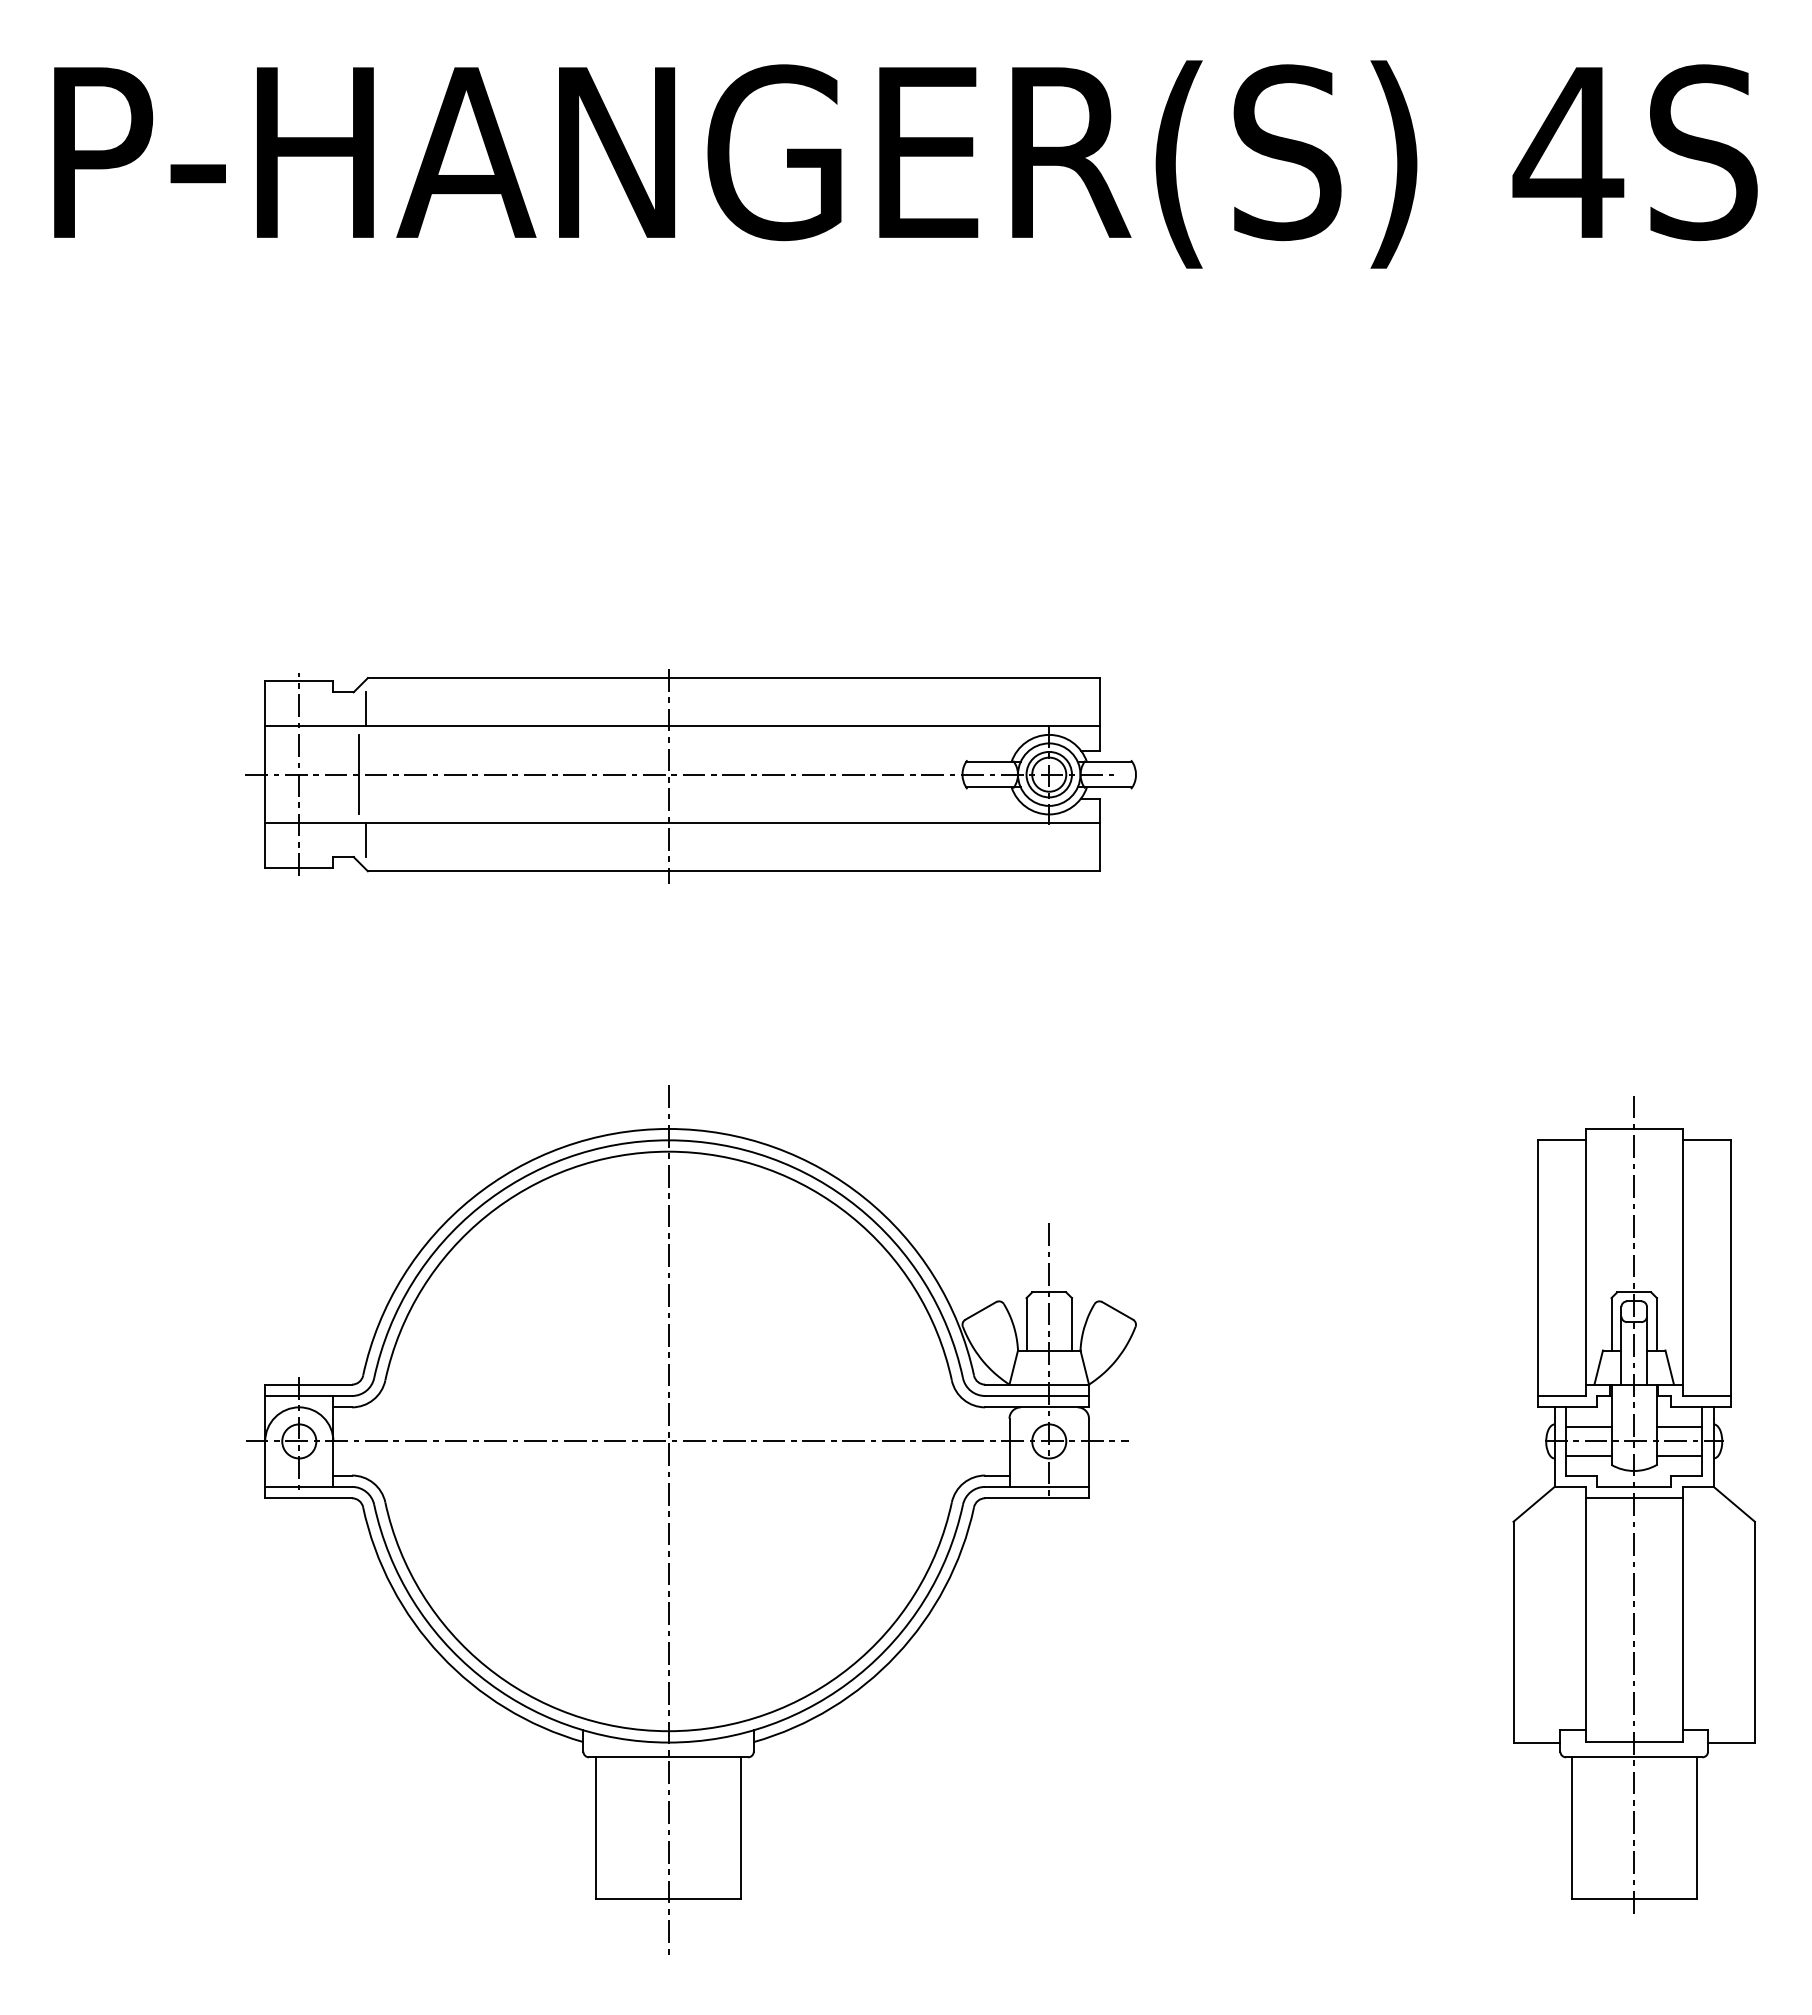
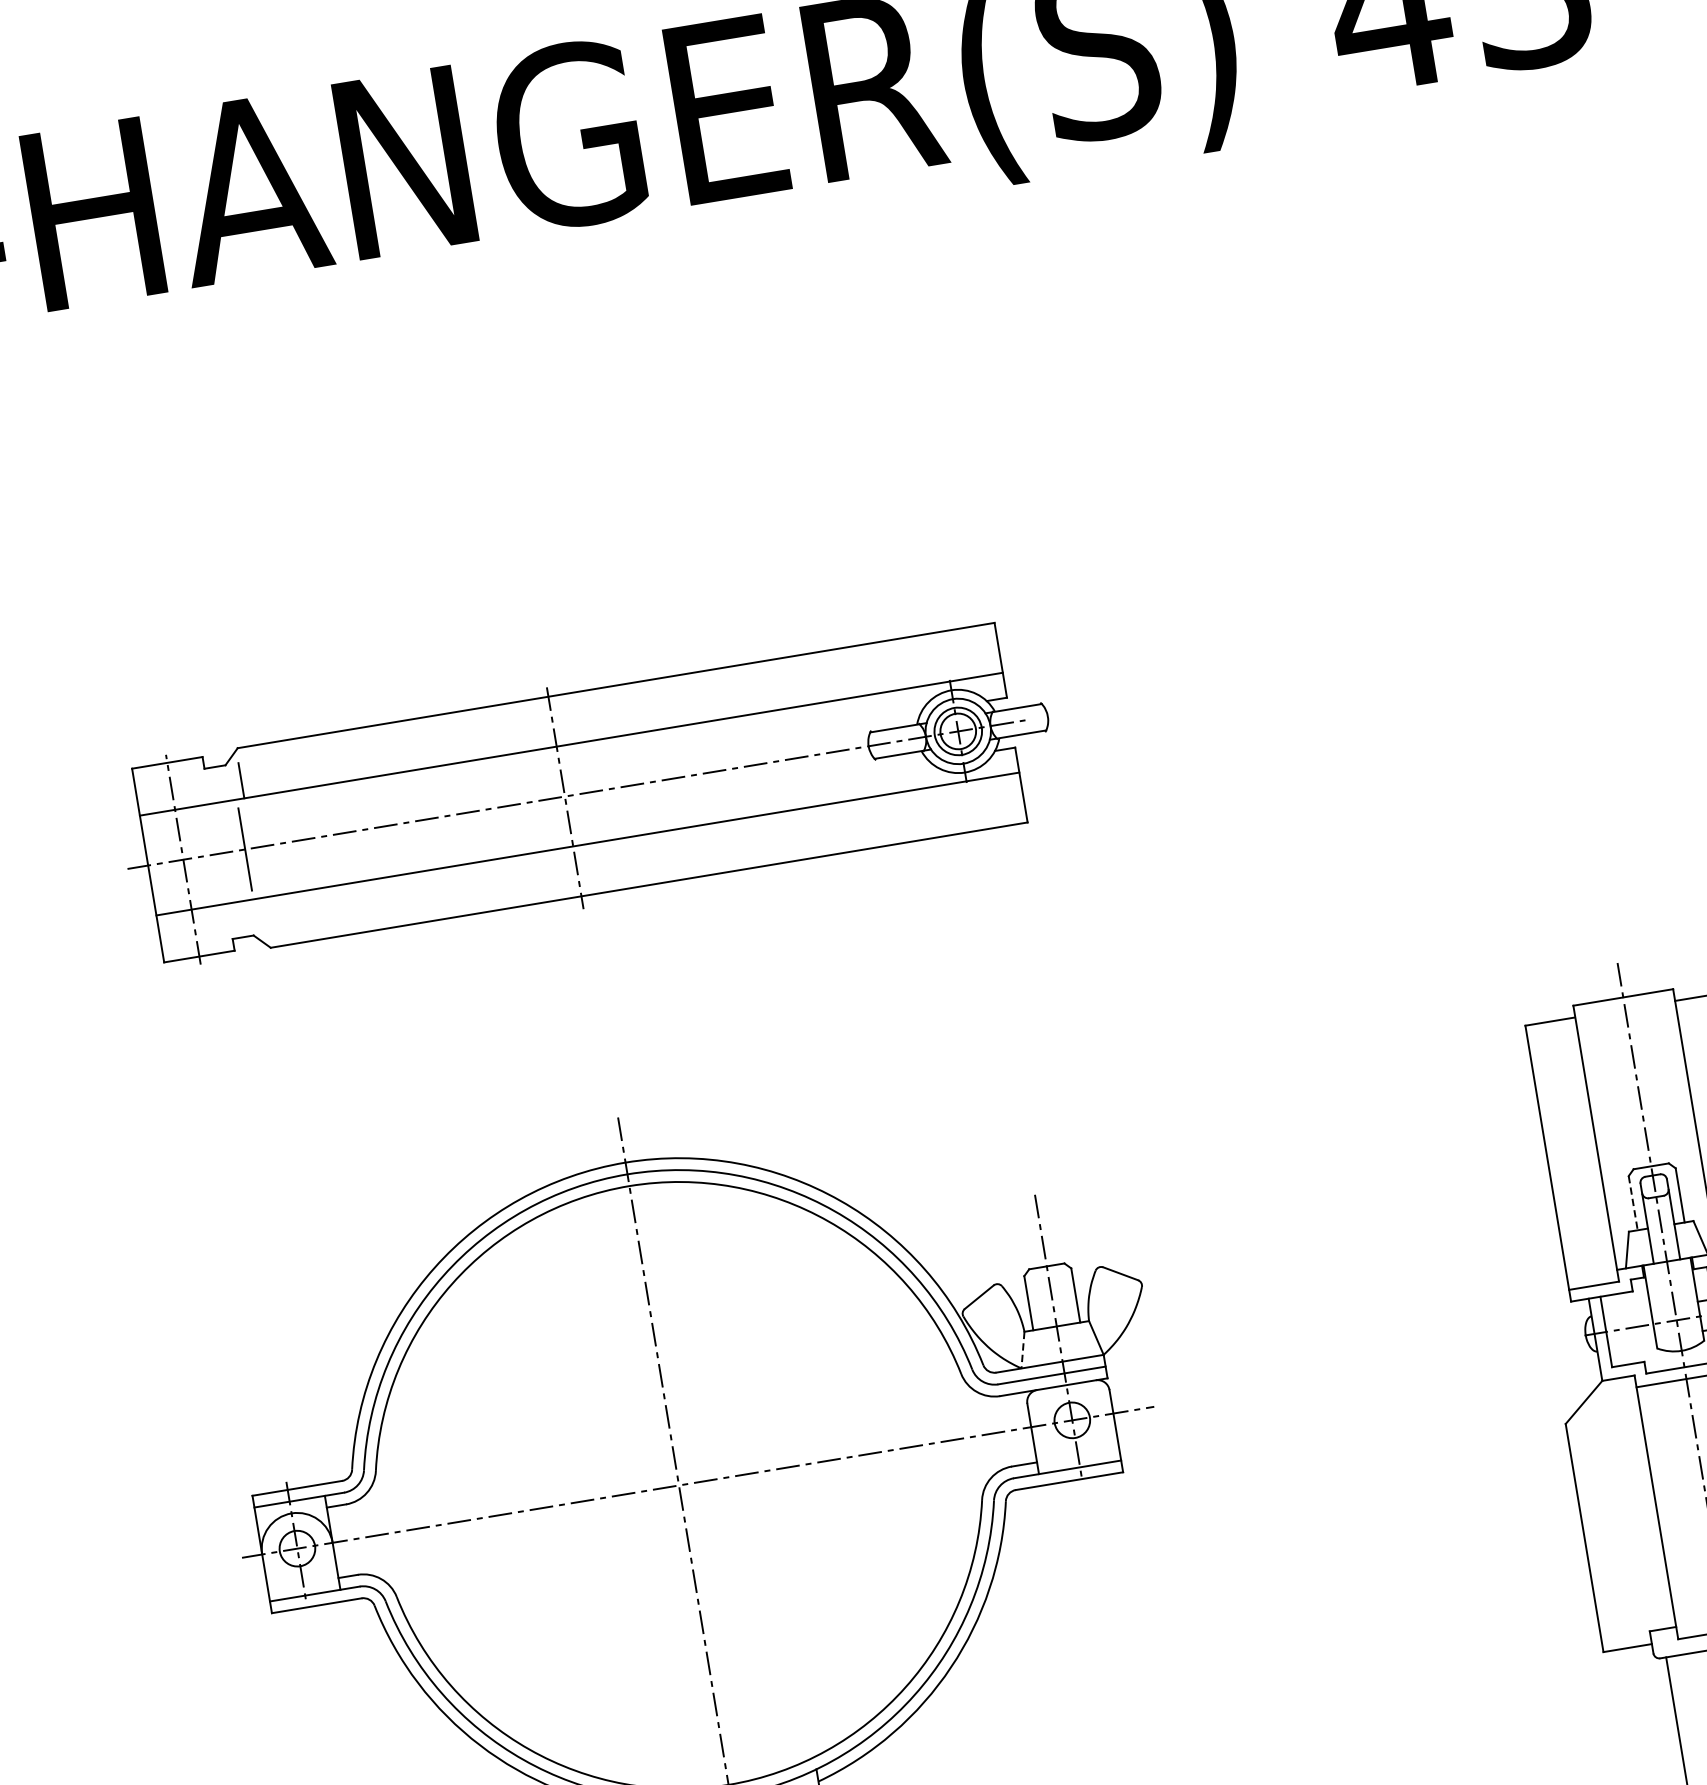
line: (366, 839) -> (263, 915), removed
line: (1611, 1324) -> (1633, 1203), solid -> dashed
line: (1013, 1367) -> (1022, 1350), solid -> dashed
line: (1588, 1427) -> (1627, 1313), removed
line: (1588, 1455) -> (1631, 1342), removed

